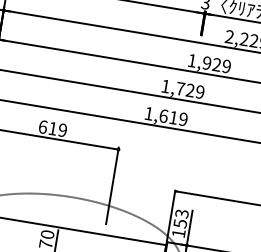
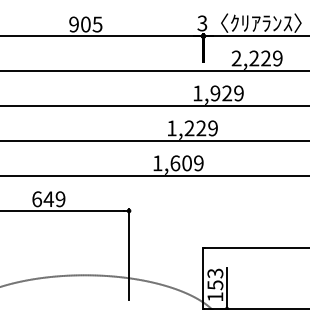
text: (180, 88) -> (189, 128), 1,729 -> 1,229
text: (173, 117) -> (186, 163), 1,619 -> 1,609
text: (52, 128) -> (48, 198), 619 -> 649

